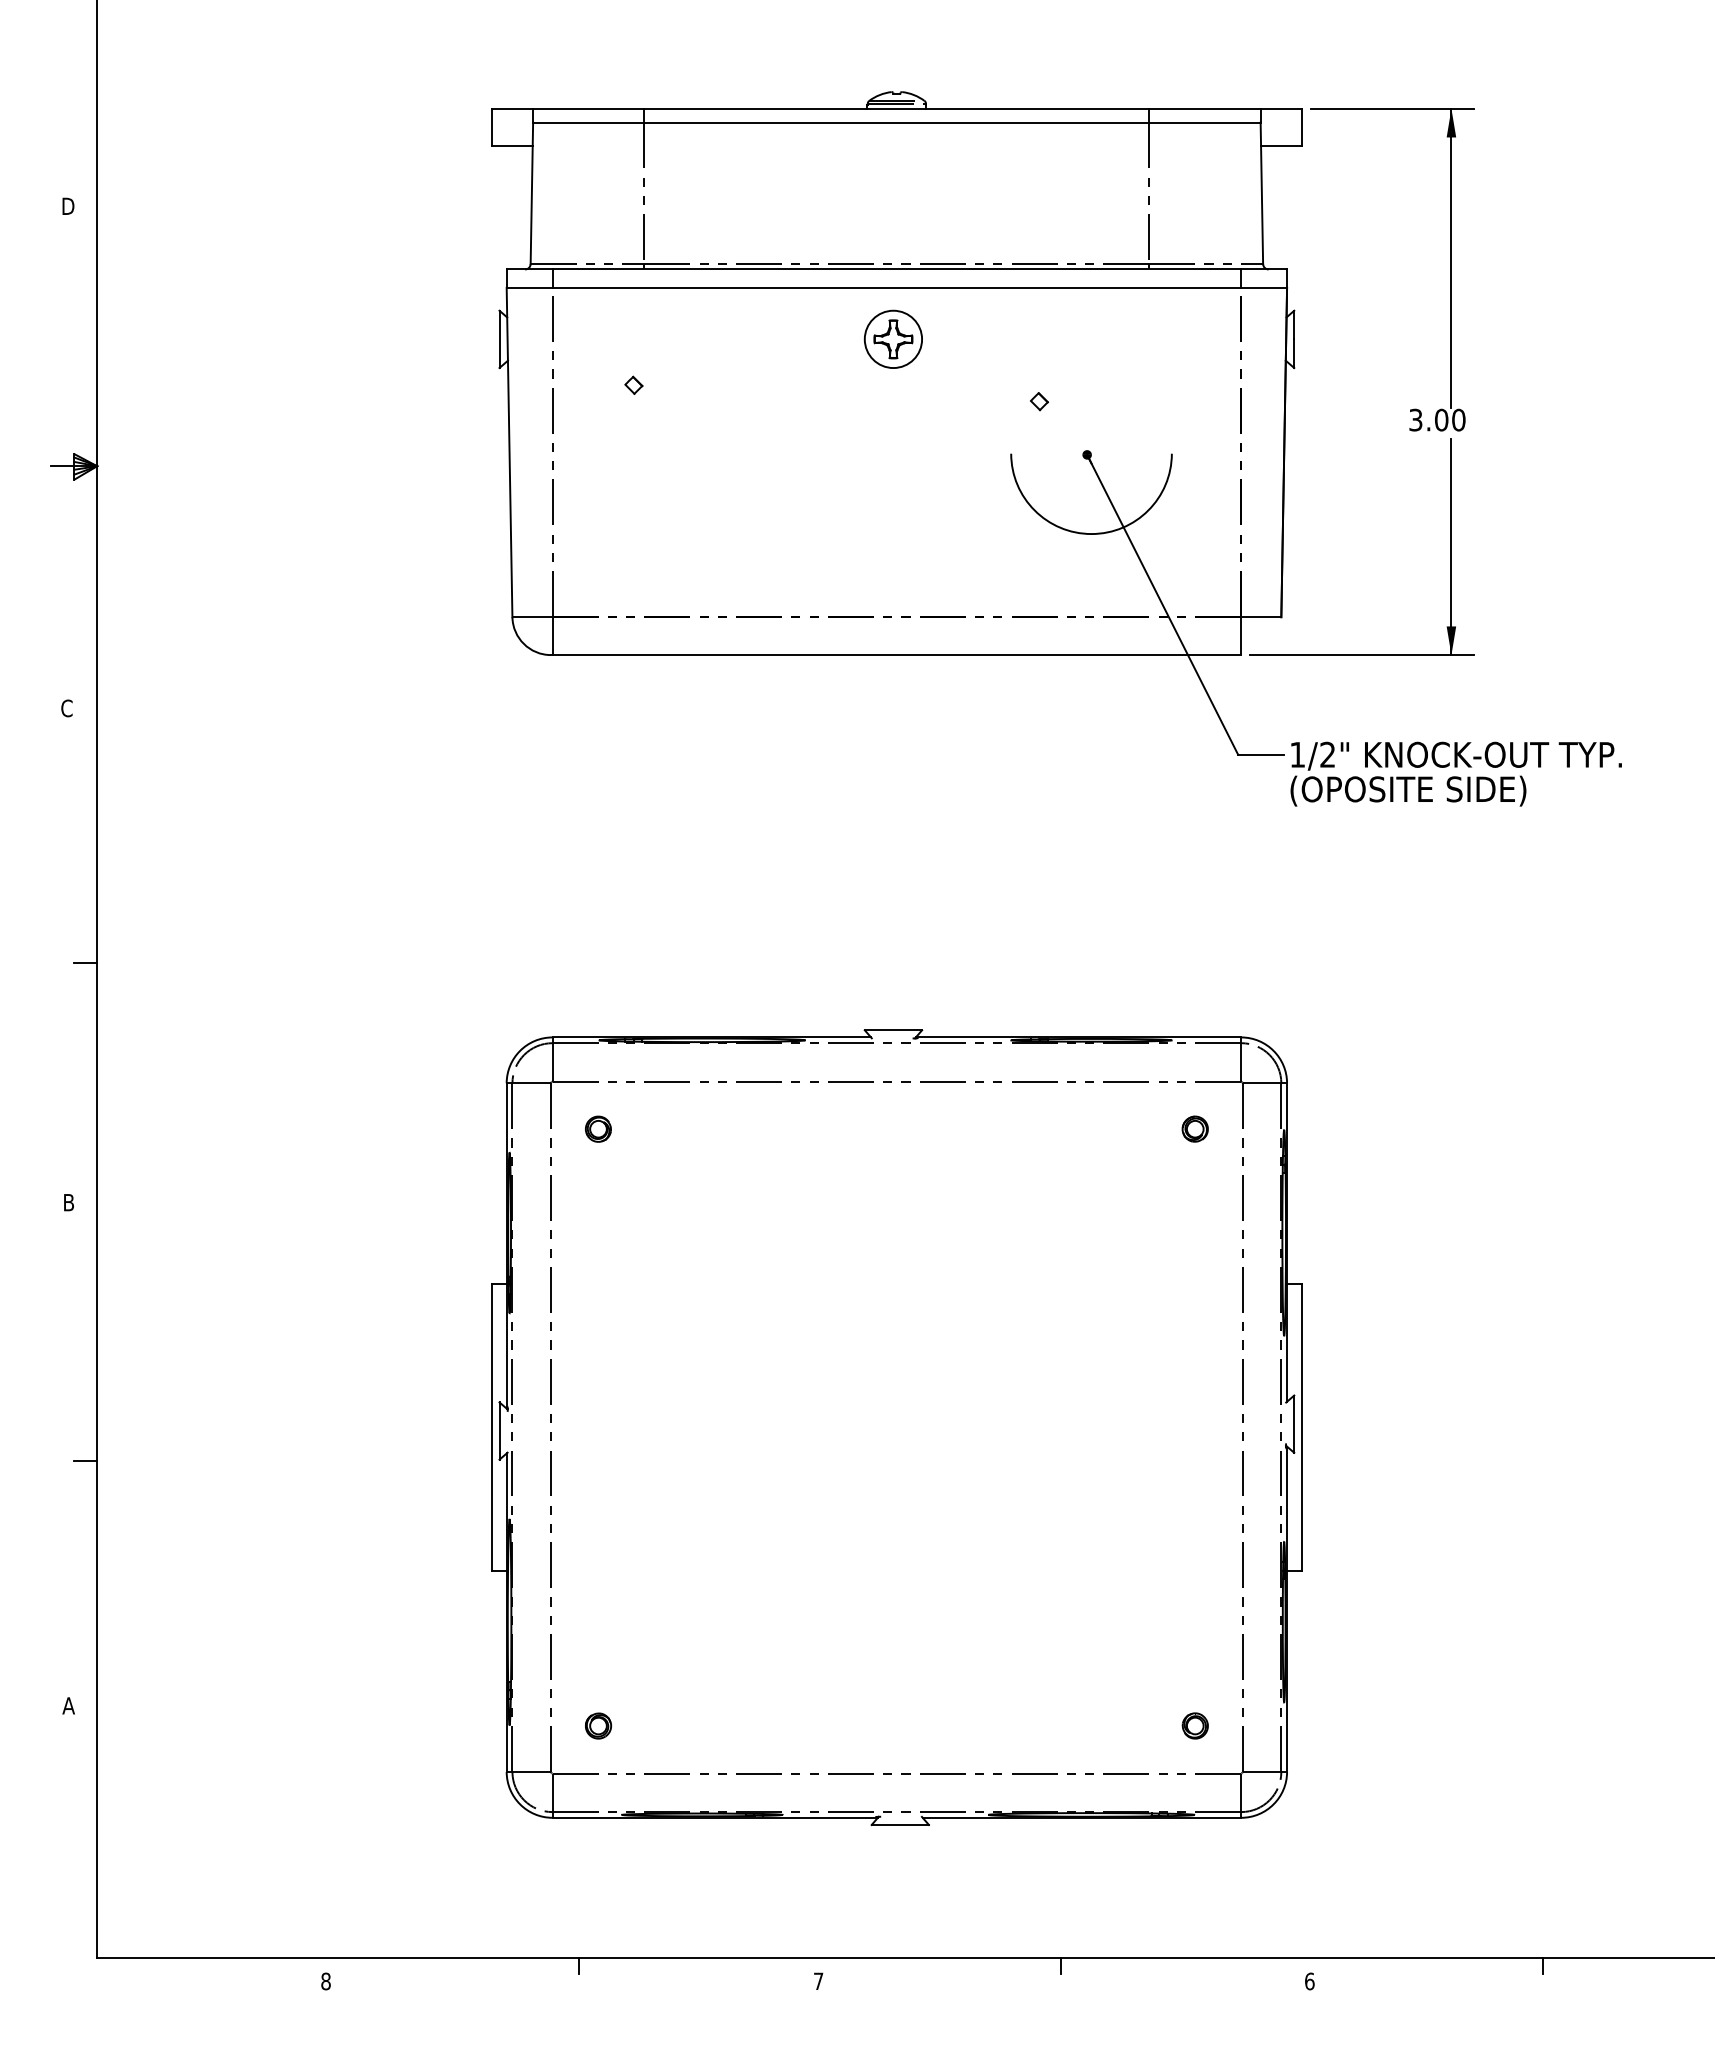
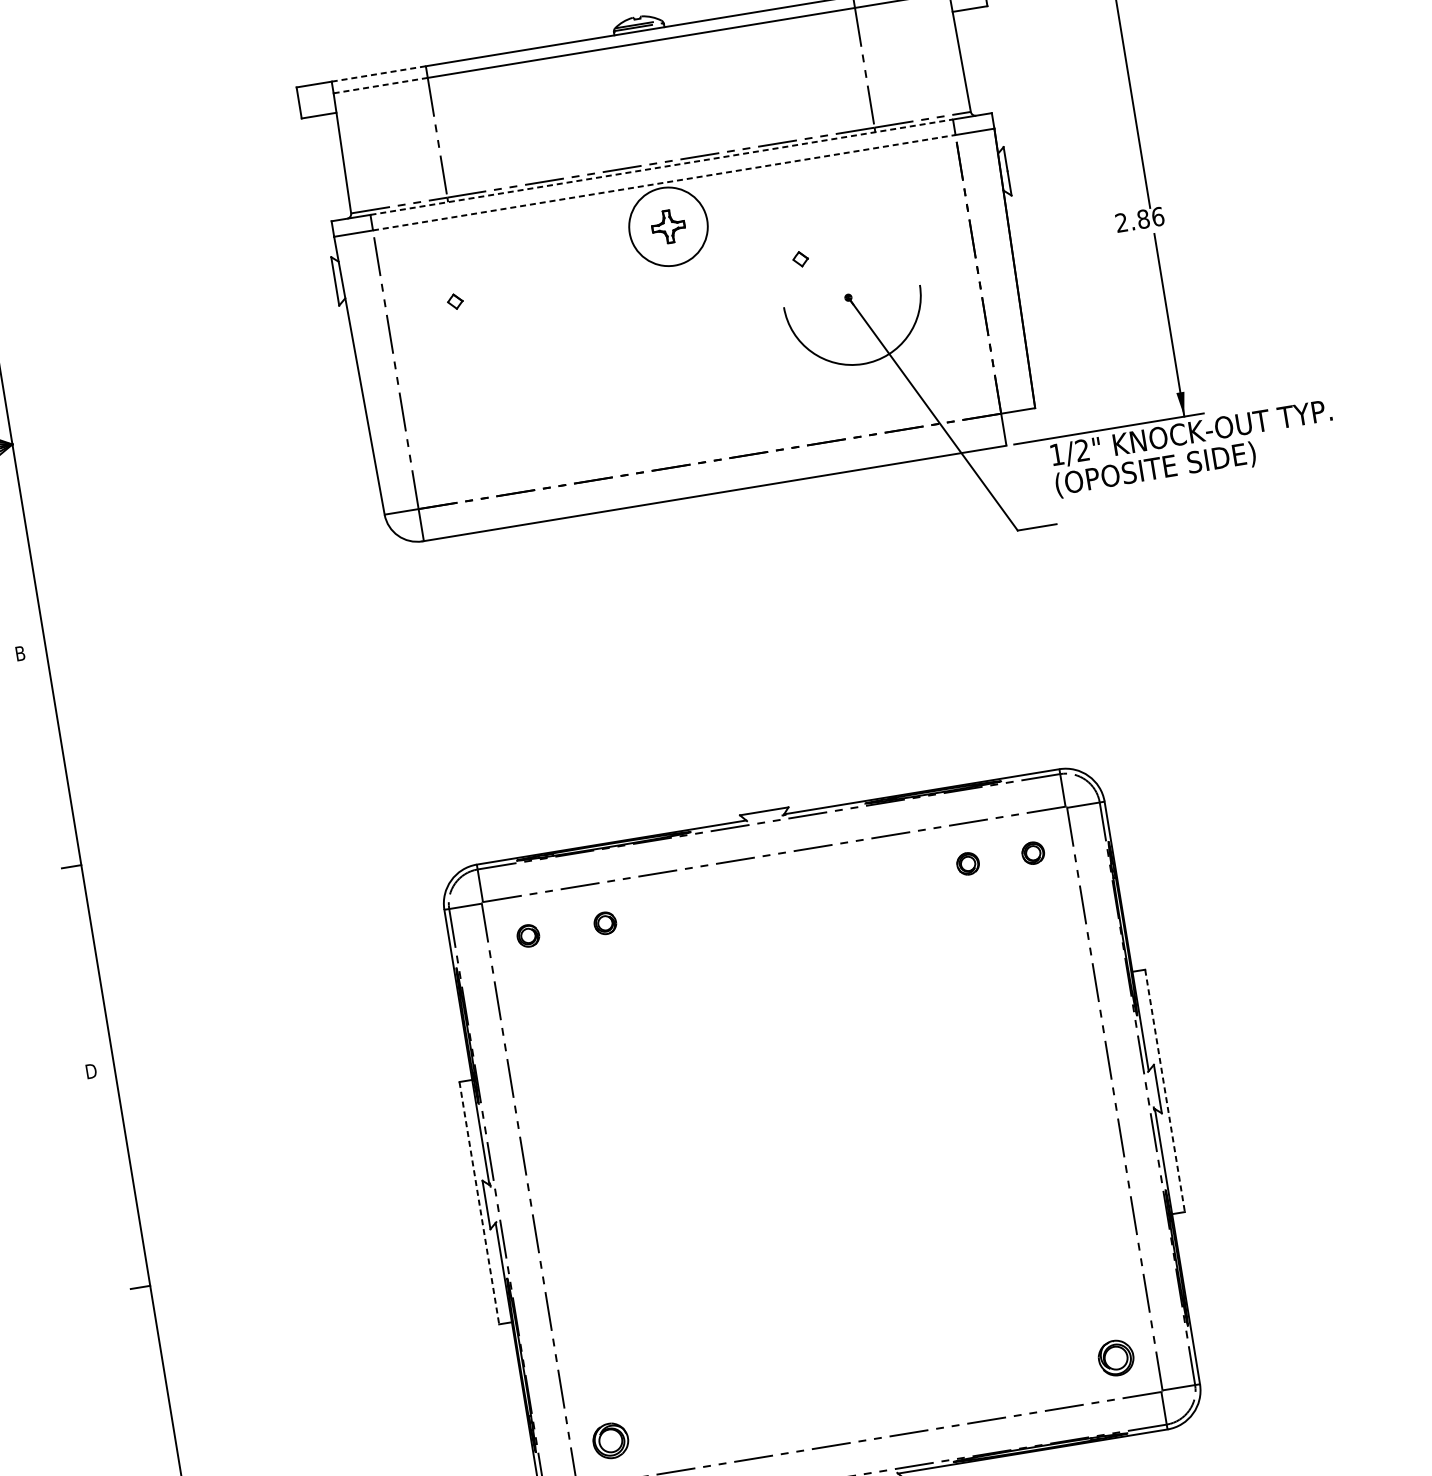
line: (588, 108) -> (378, 73), solid -> dashed
line: (588, 122) -> (380, 85), solid -> dashed
line: (897, 269) -> (662, 167), solid -> dashed
line: (897, 287) -> (664, 182), solid -> dashed
circle: (893, 339) -> (668, 226), size x1.6
text: (1437, 419) -> (1139, 219), 3.00 -> 2.86
text: (66, 708) -> (20, 653), C -> B
text: (1455, 773) -> (1193, 448), moved
part: (689, 1128) -> (605, 922), added
part: (1117, 1128) -> (967, 863), added
text: (70, 1202) -> (91, 1071), B -> D
line: (491, 1428) -> (479, 1203), solid -> dashed
line: (1302, 1428) -> (1165, 1091), solid -> dashed
part: (598, 1725) -> (611, 1440), size x1.6
part: (1194, 1725) -> (1115, 1357), size x1.6

